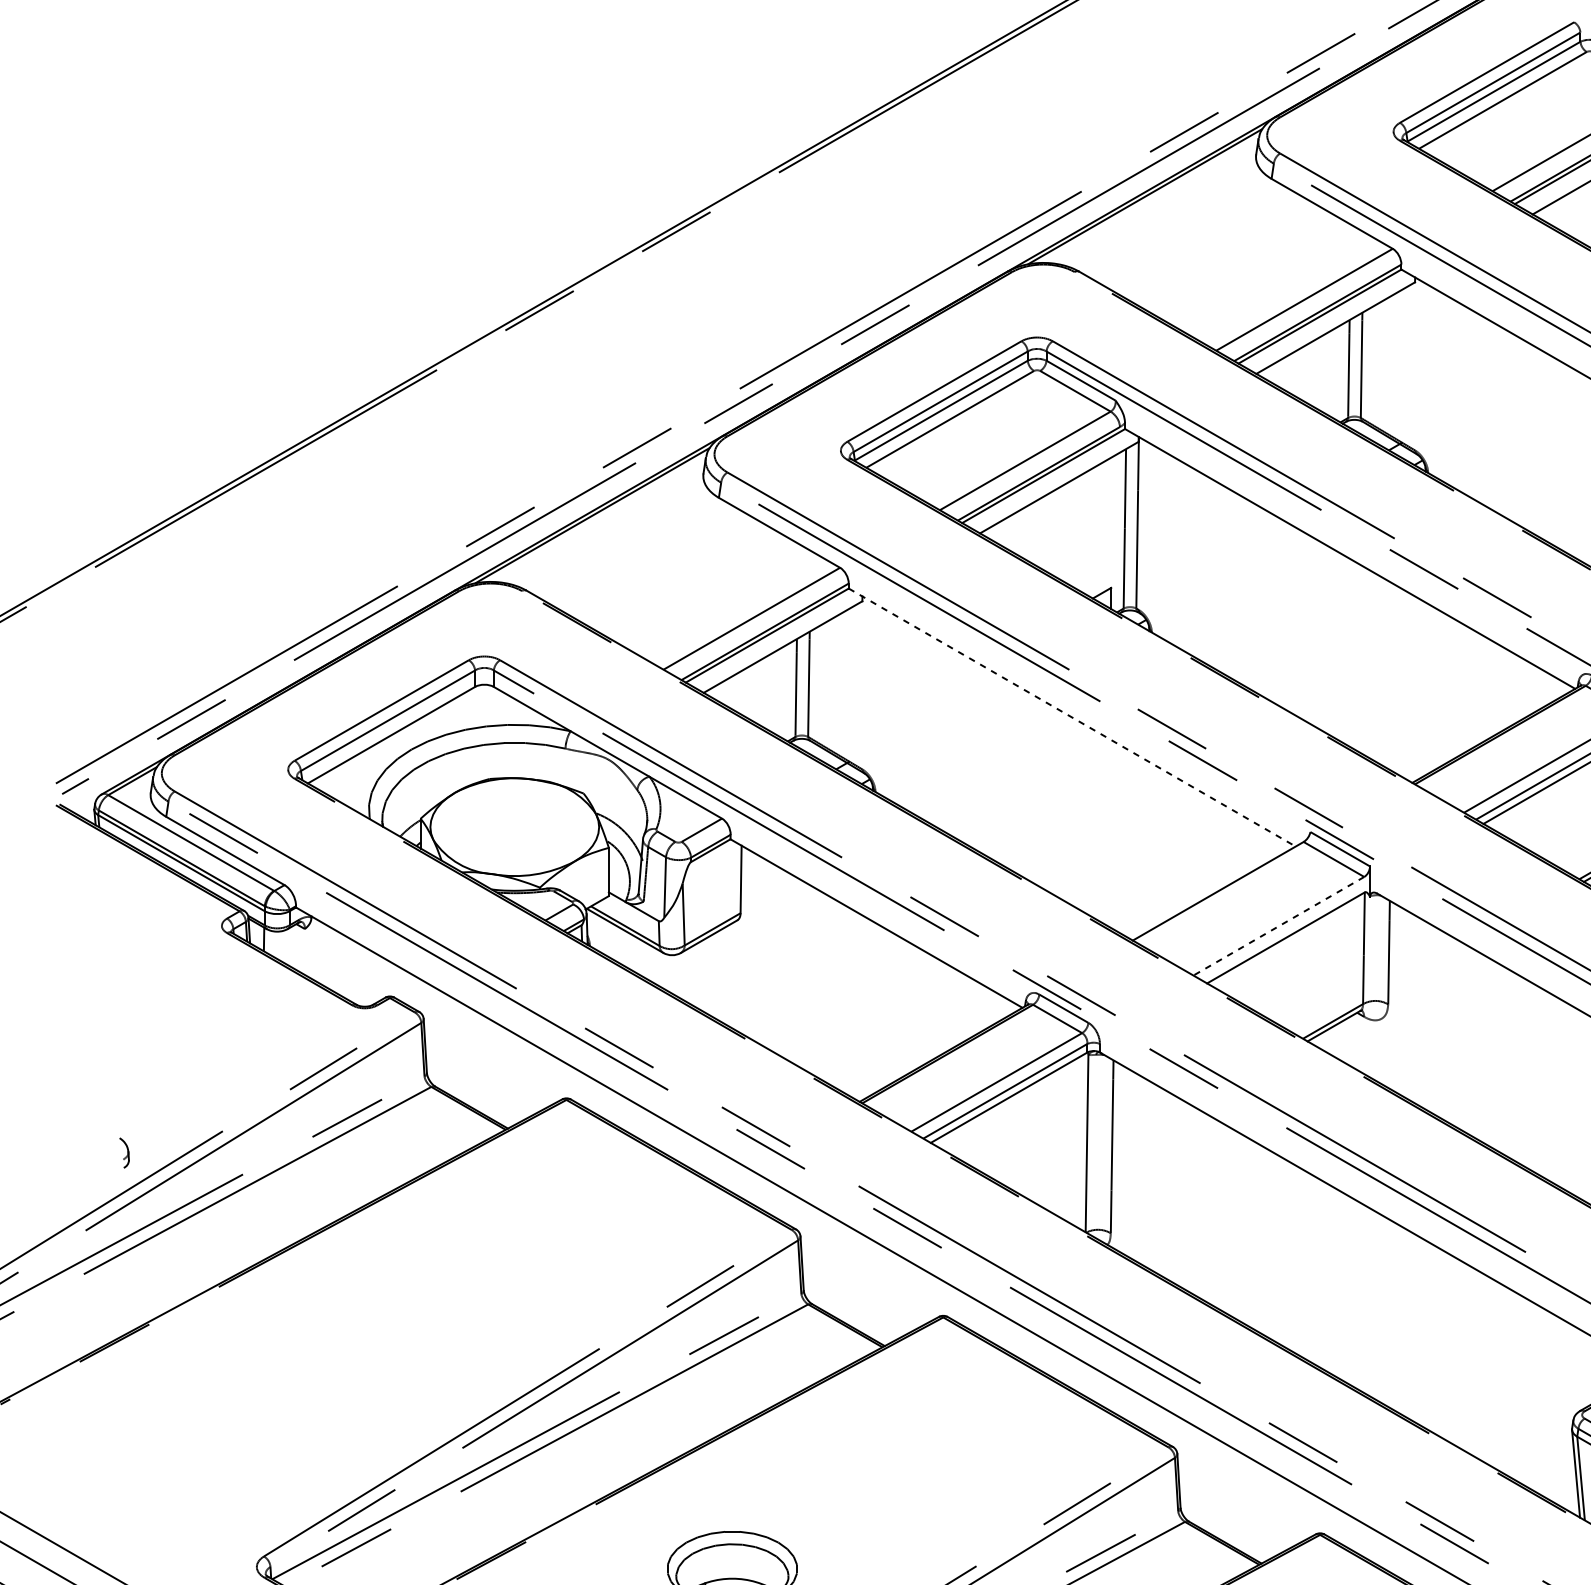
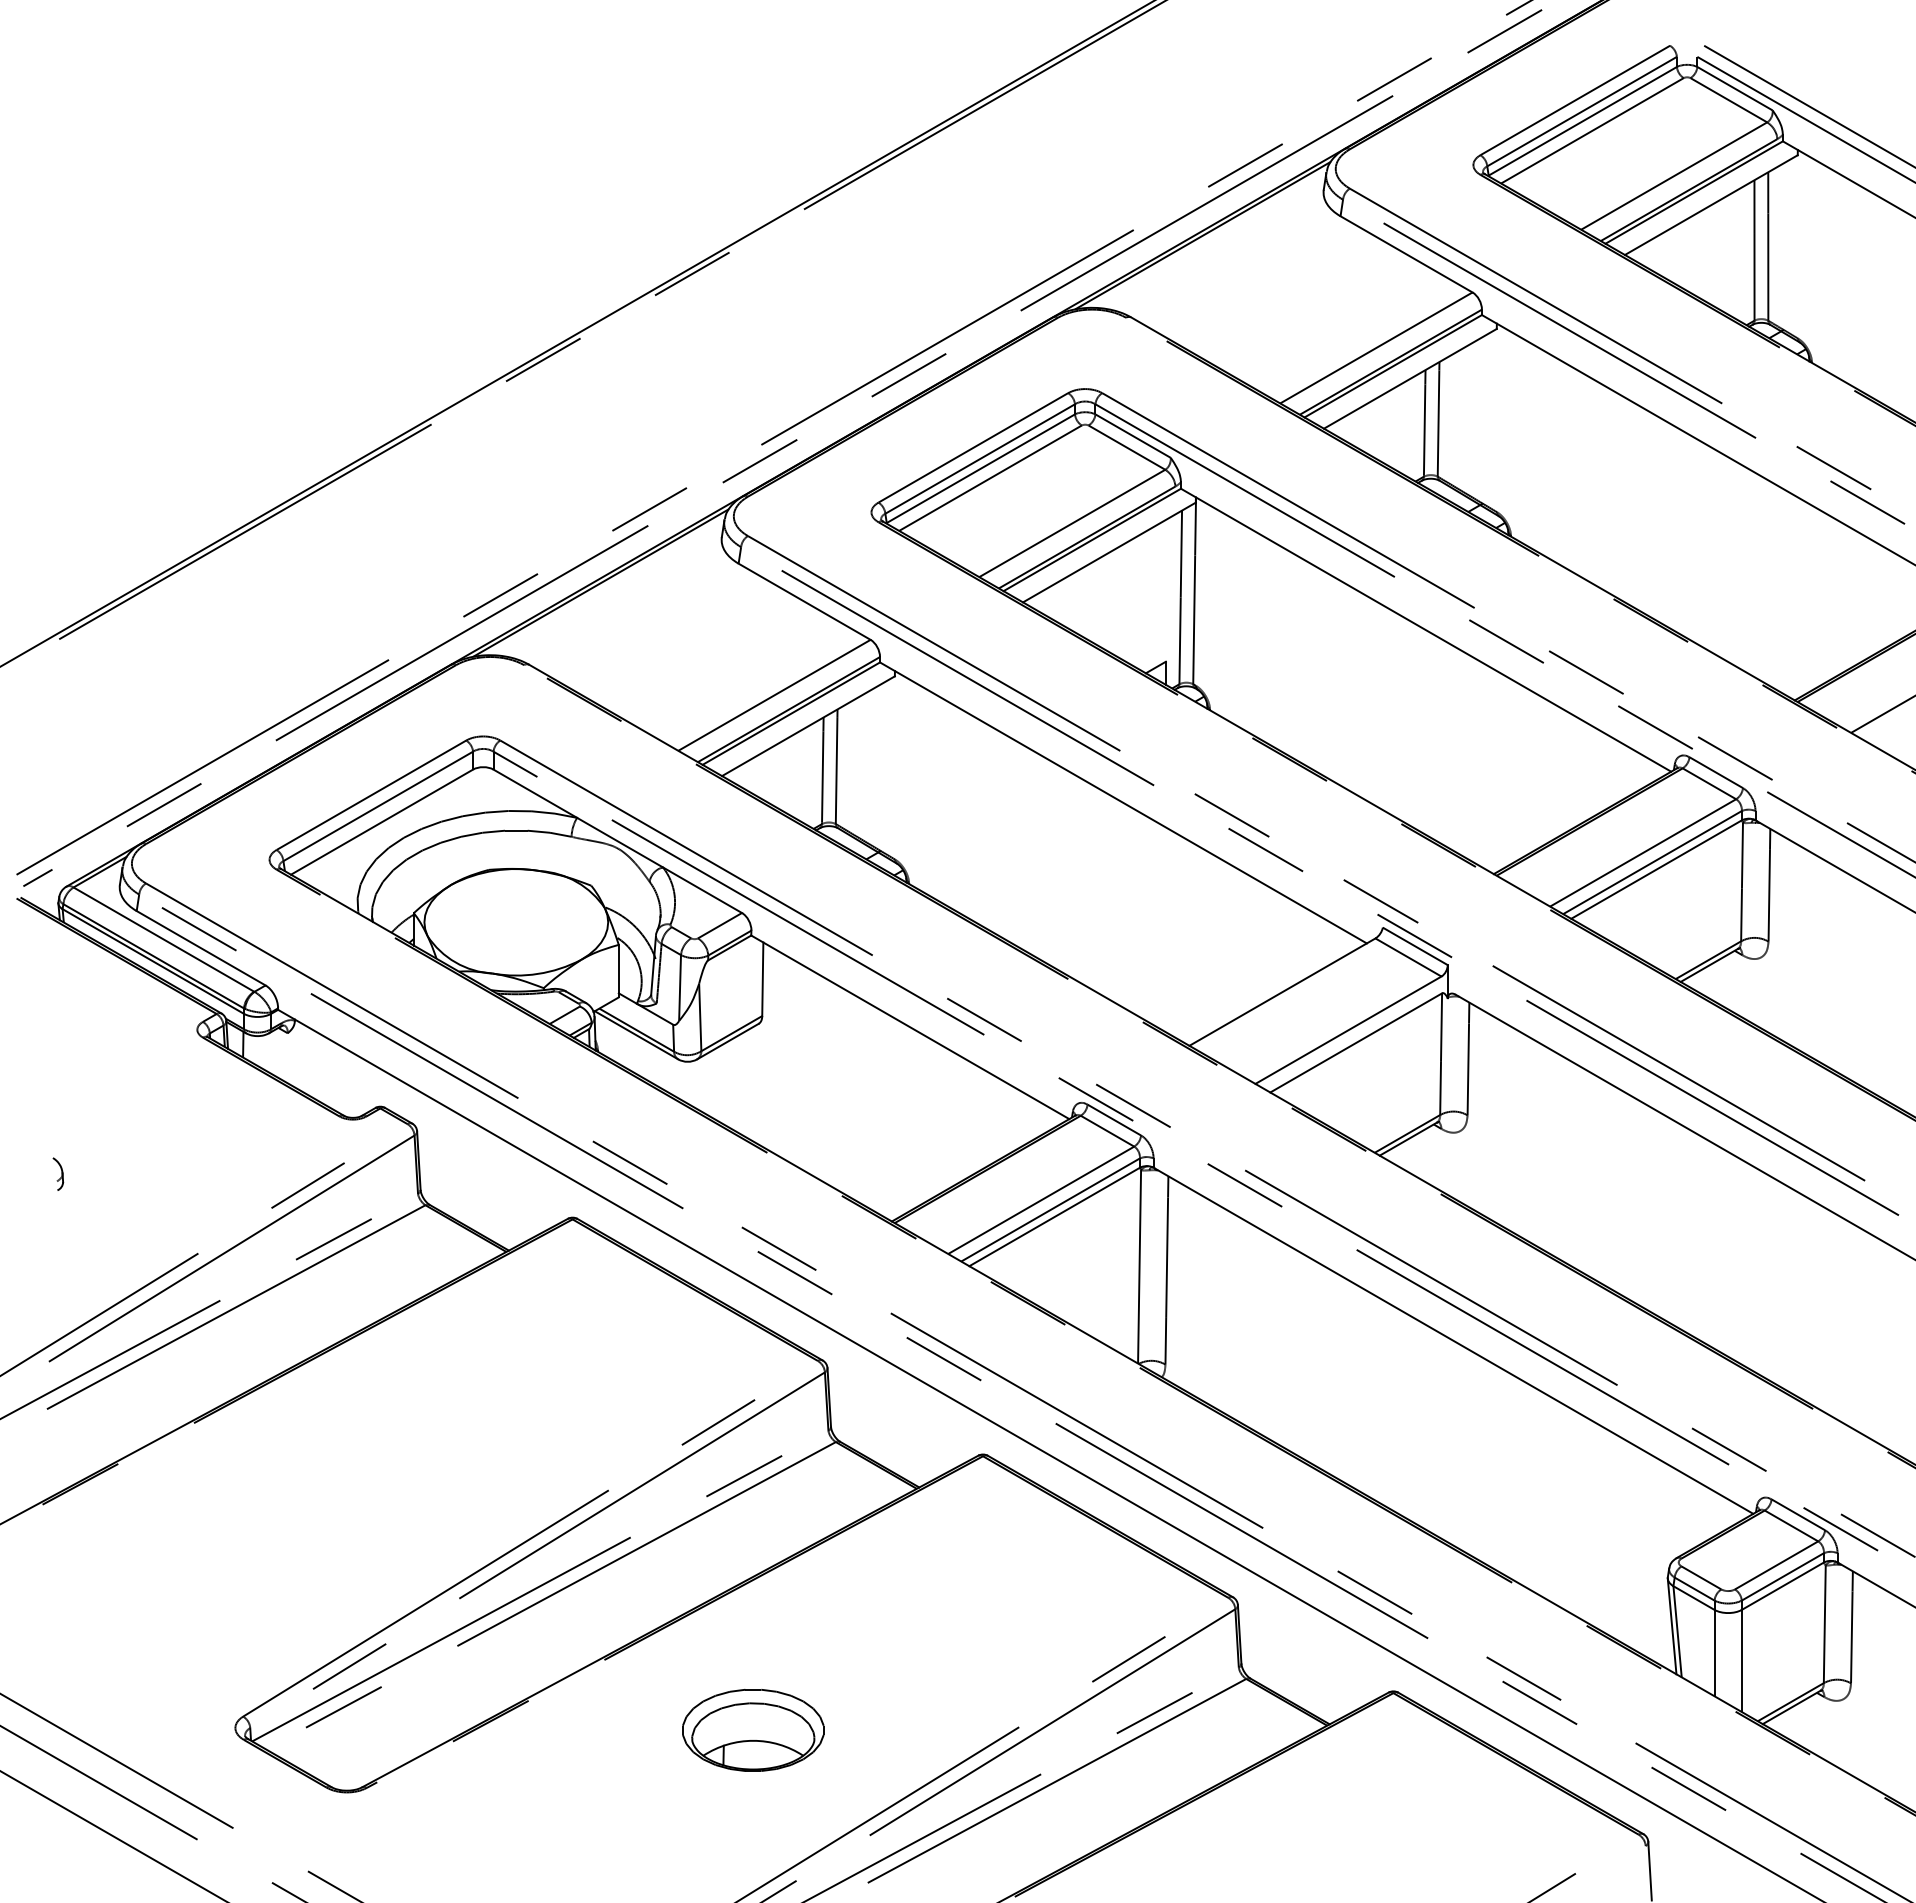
line: (1072, 718) -> (1123, 803), dashed -> solid
line: (1278, 926) -> (1348, 1030), dashed -> solid
part: (124, 1152) -> (58, 1173), moved

